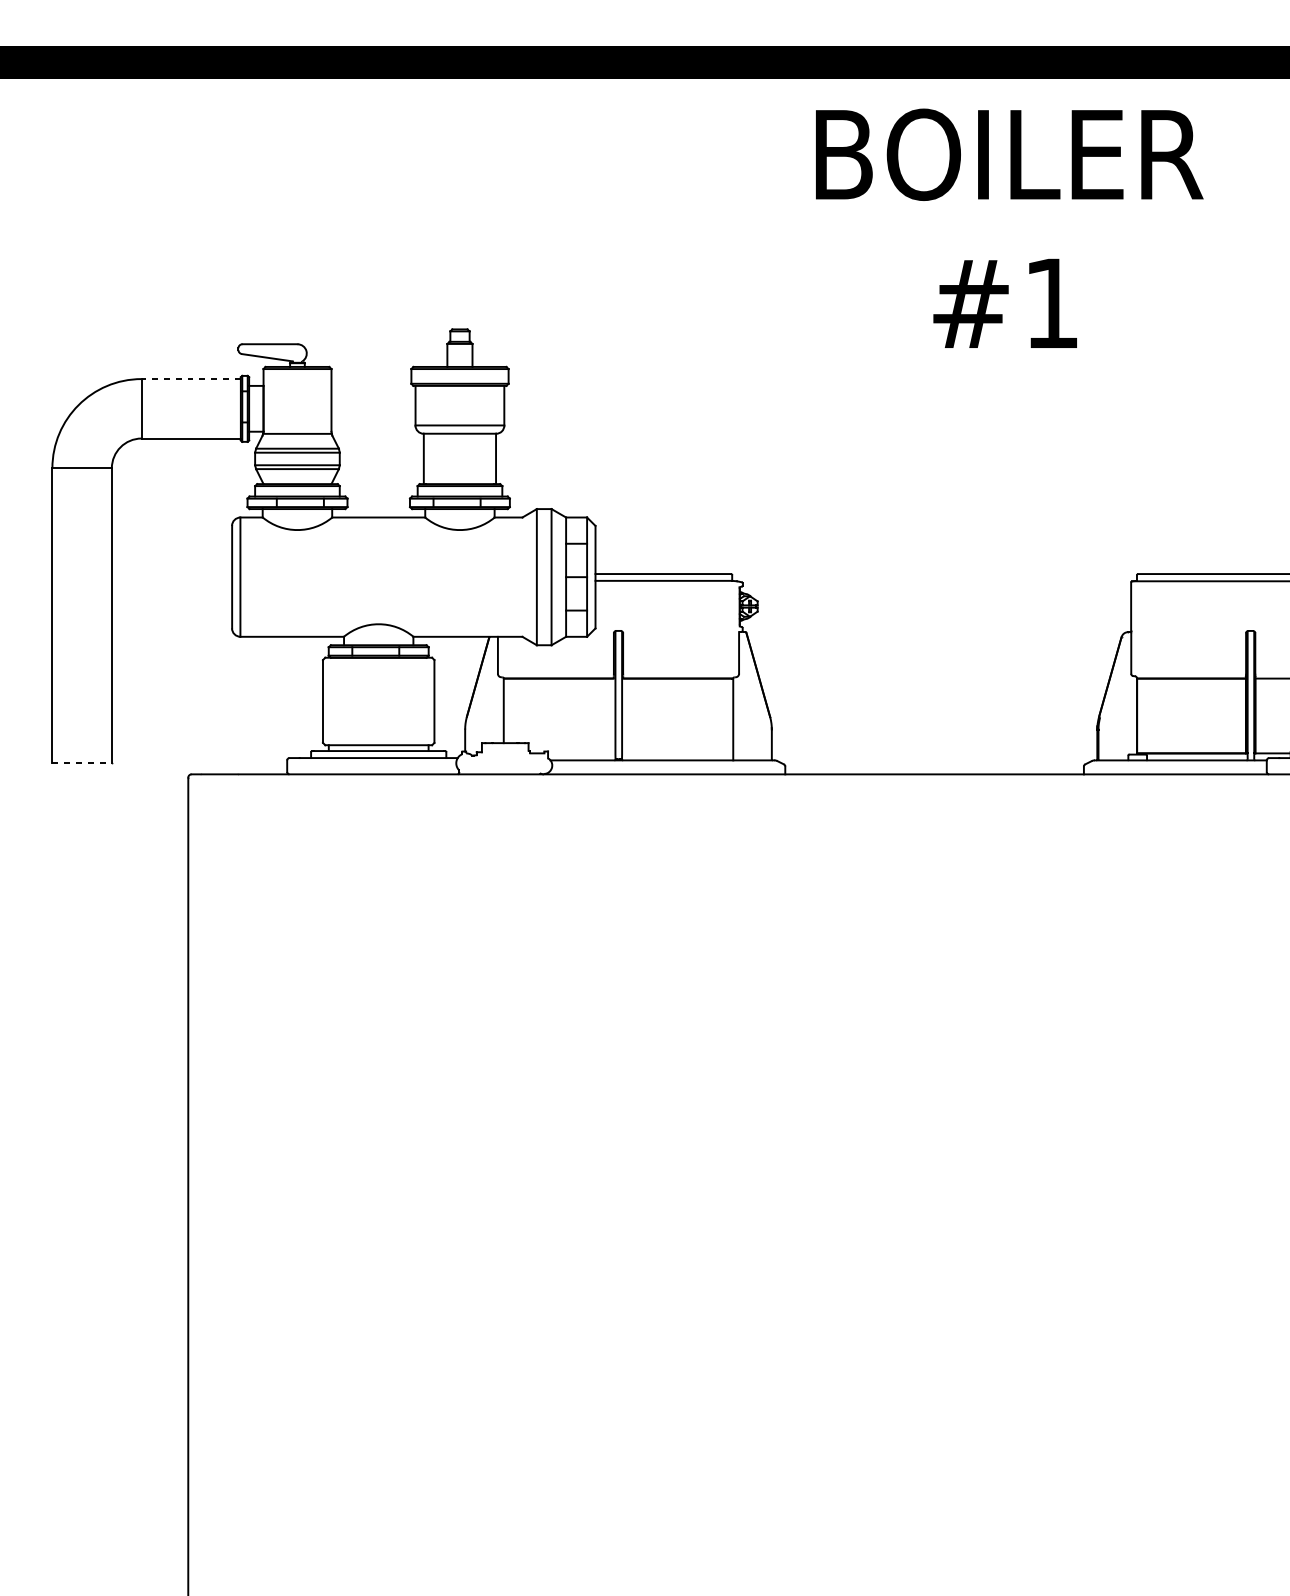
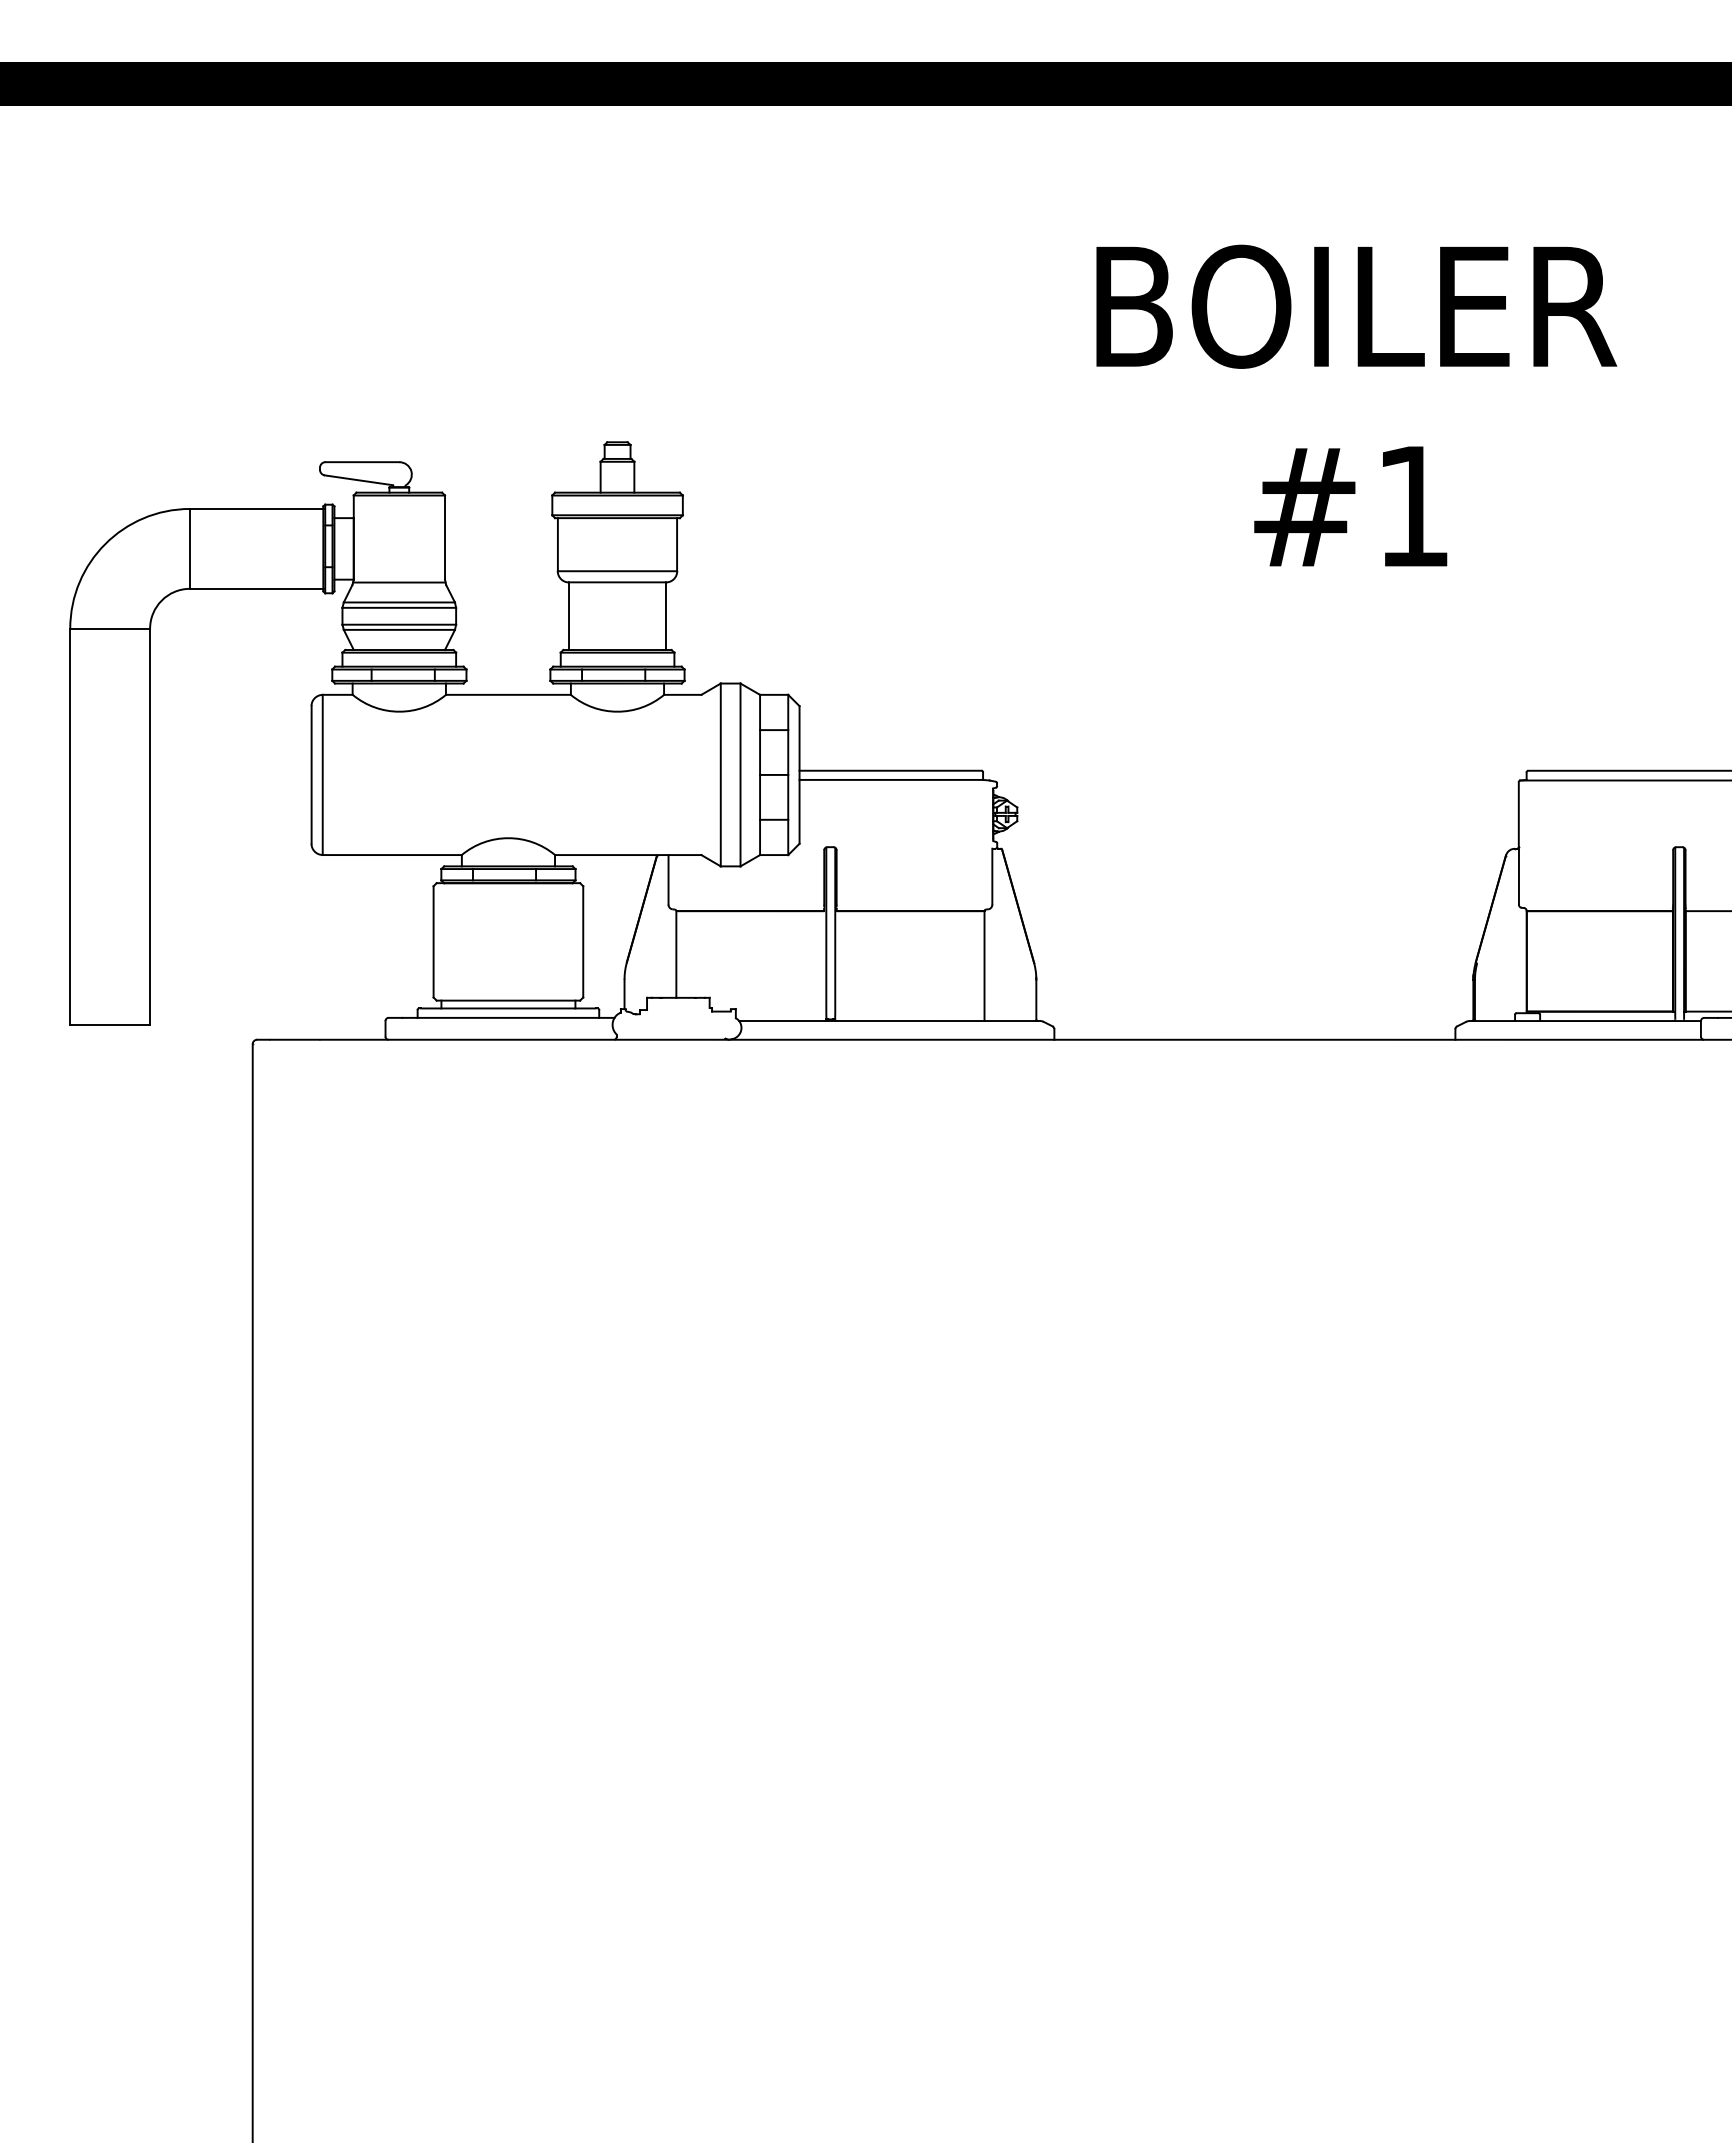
text: (1009, 228) -> (1356, 405), moved
line: (191, 378) -> (256, 508), dashed -> solid
line: (82, 762) -> (110, 1024), dashed -> solid

